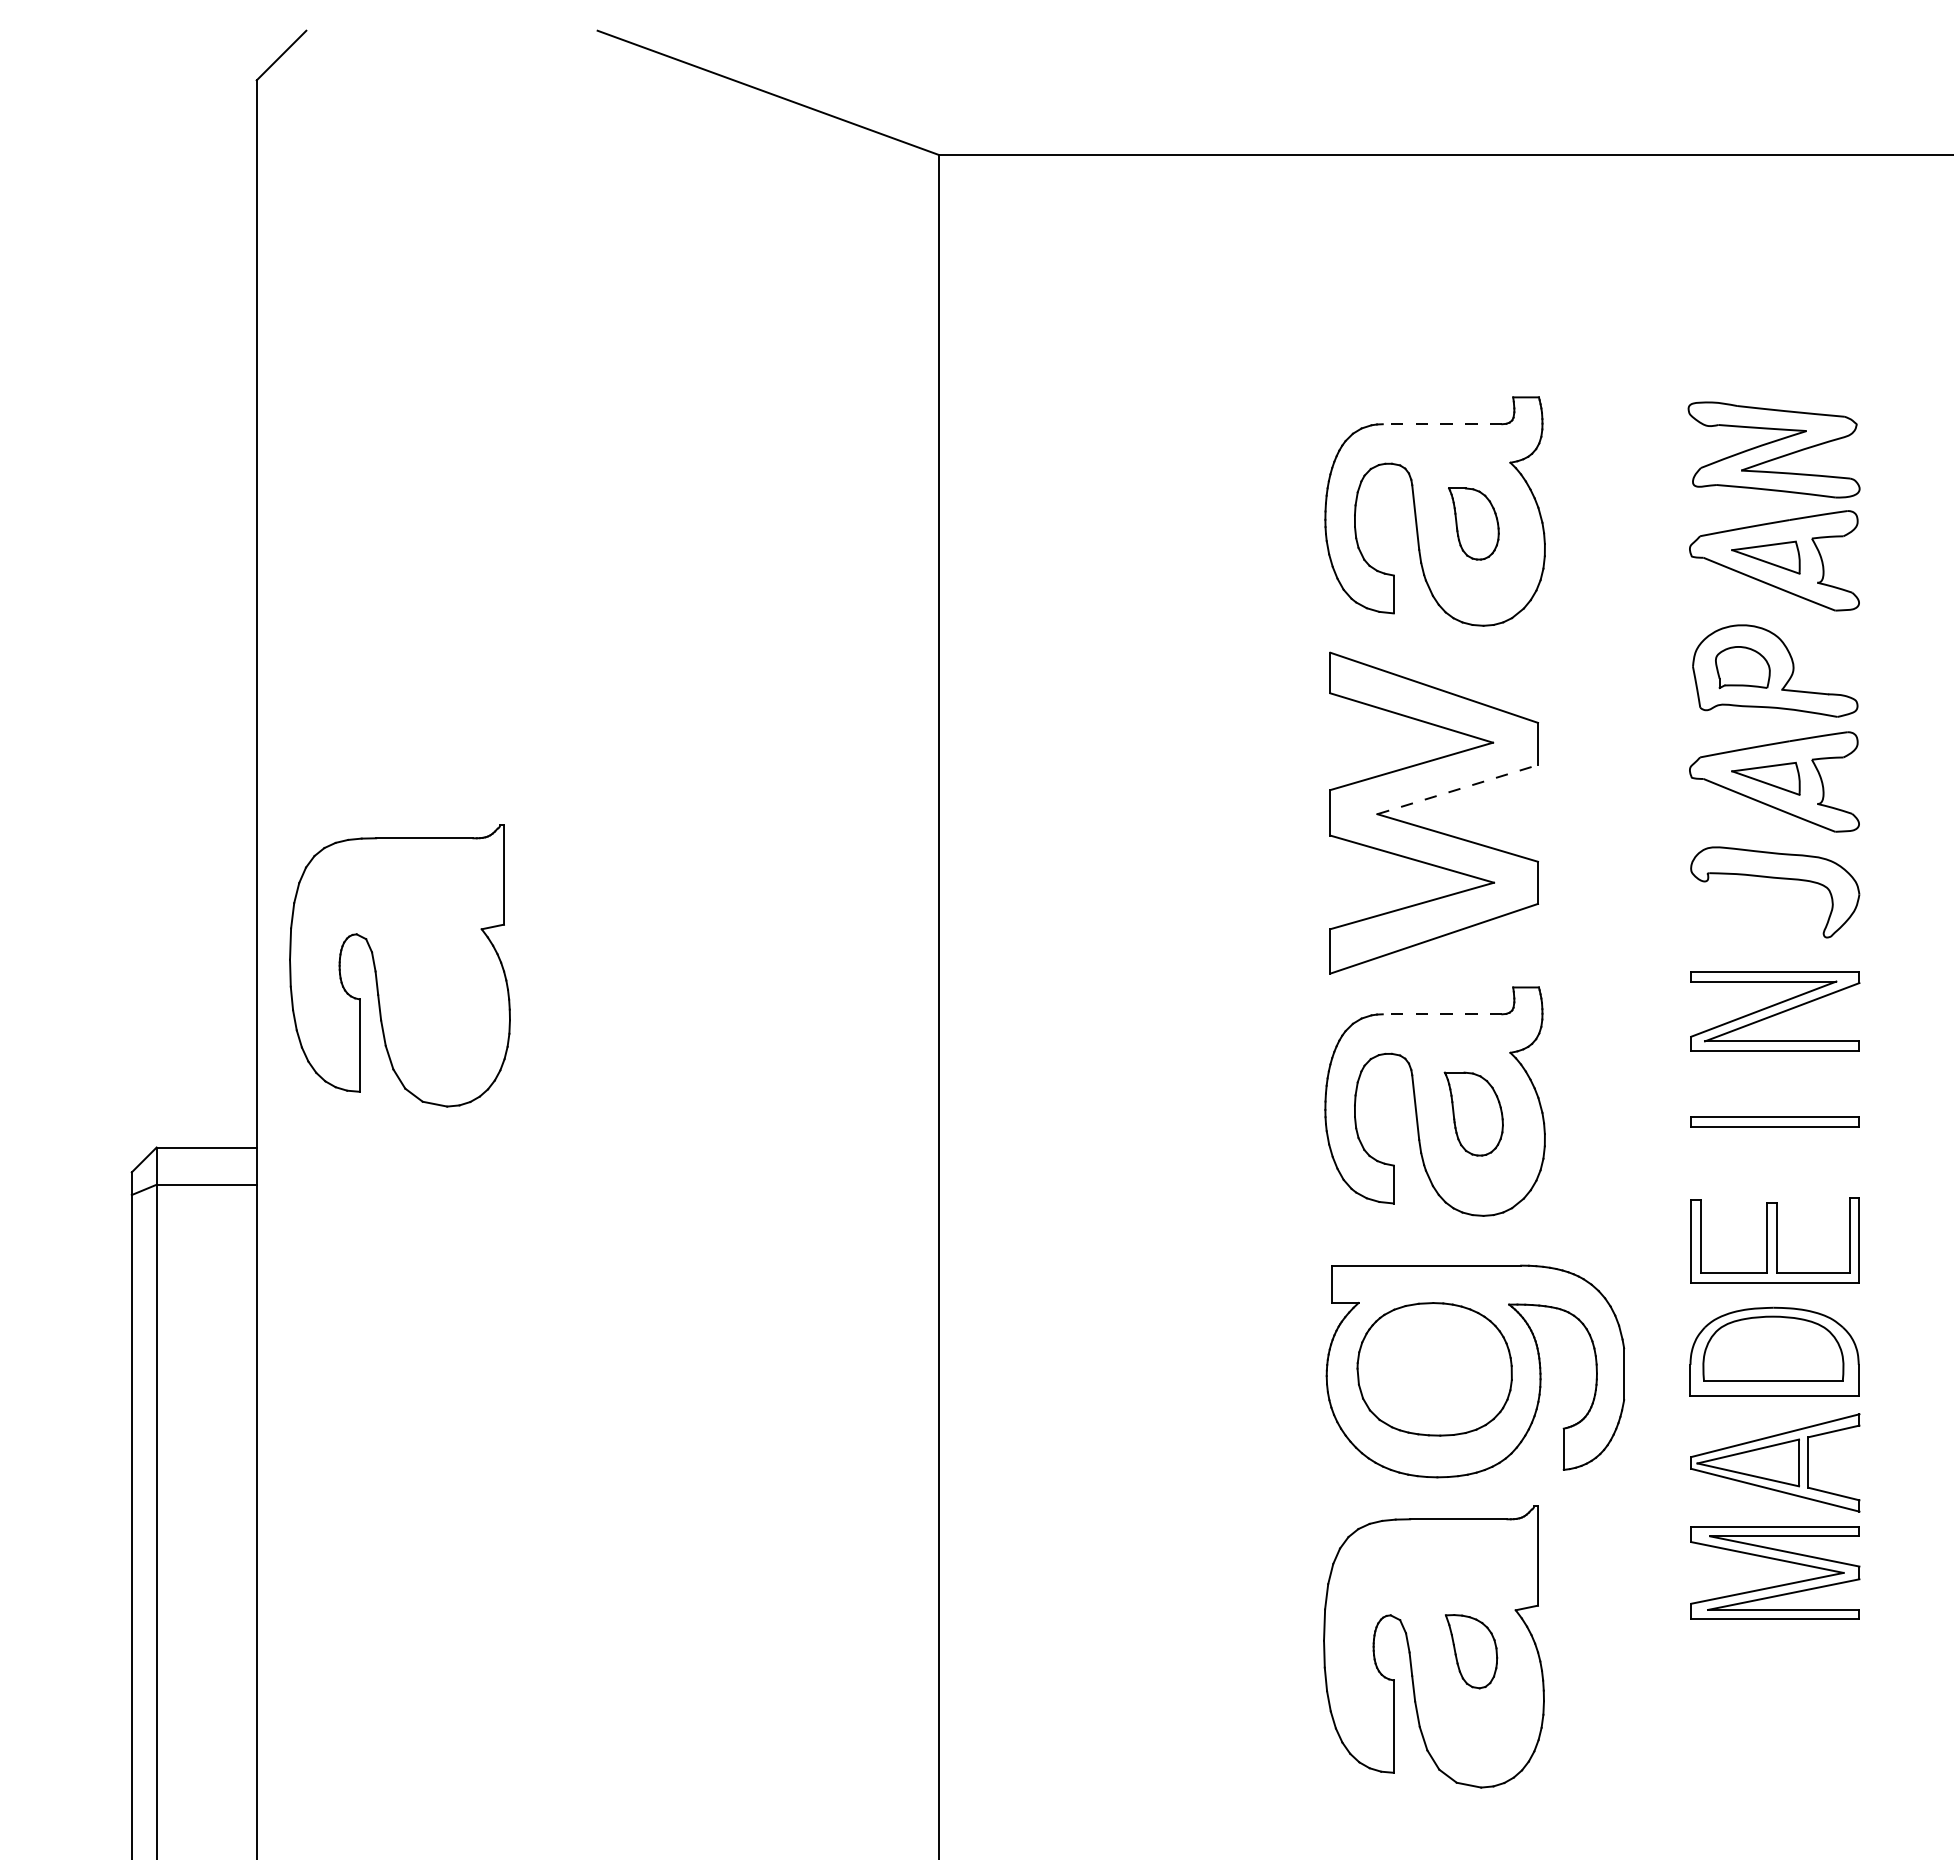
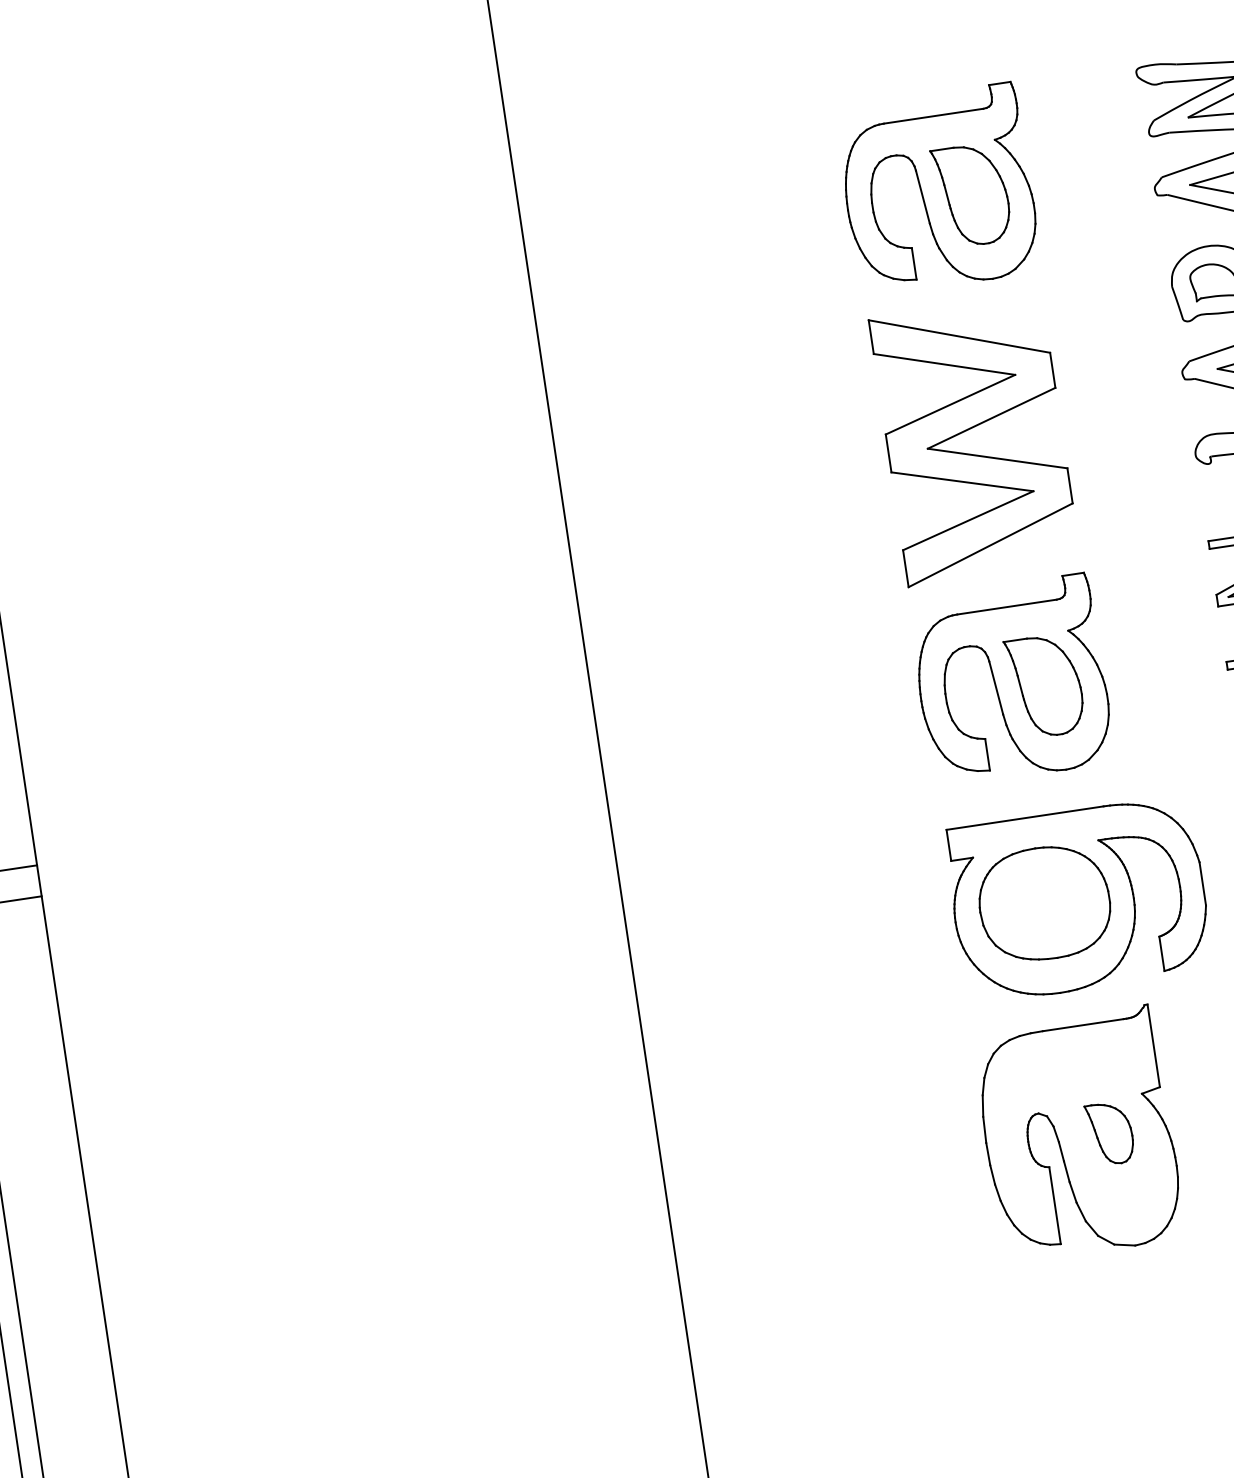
line: (1442, 424) -> (933, 116), dashed -> solid
part: (1473, 523) -> (971, 194), size x1.67
line: (1458, 789) -> (992, 418), dashed -> solid
part: (399, 965) -> (133, 696), removed
line: (1442, 1014) -> (1006, 607), dashed -> solid
part: (1473, 1113) -> (1045, 685), size x1.43

